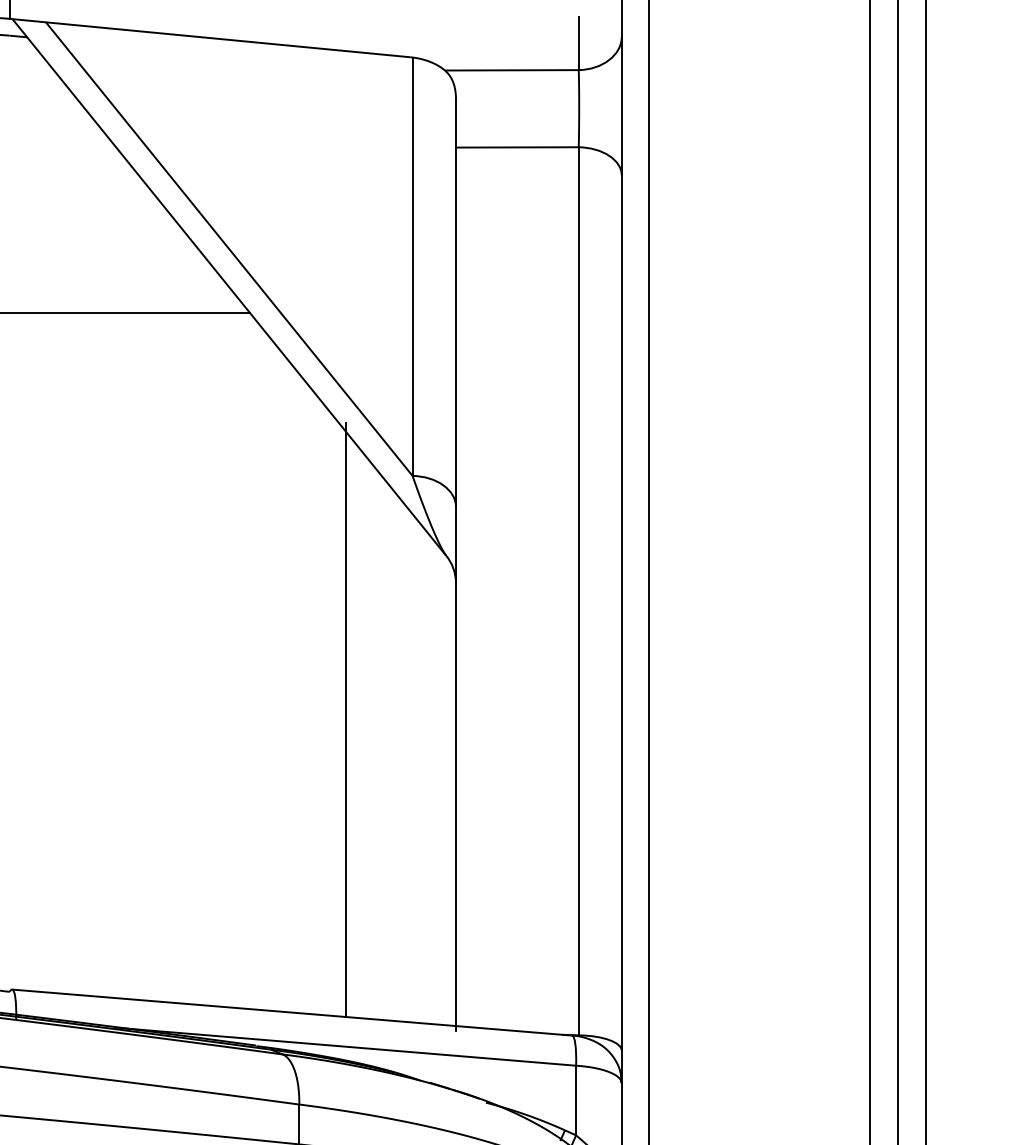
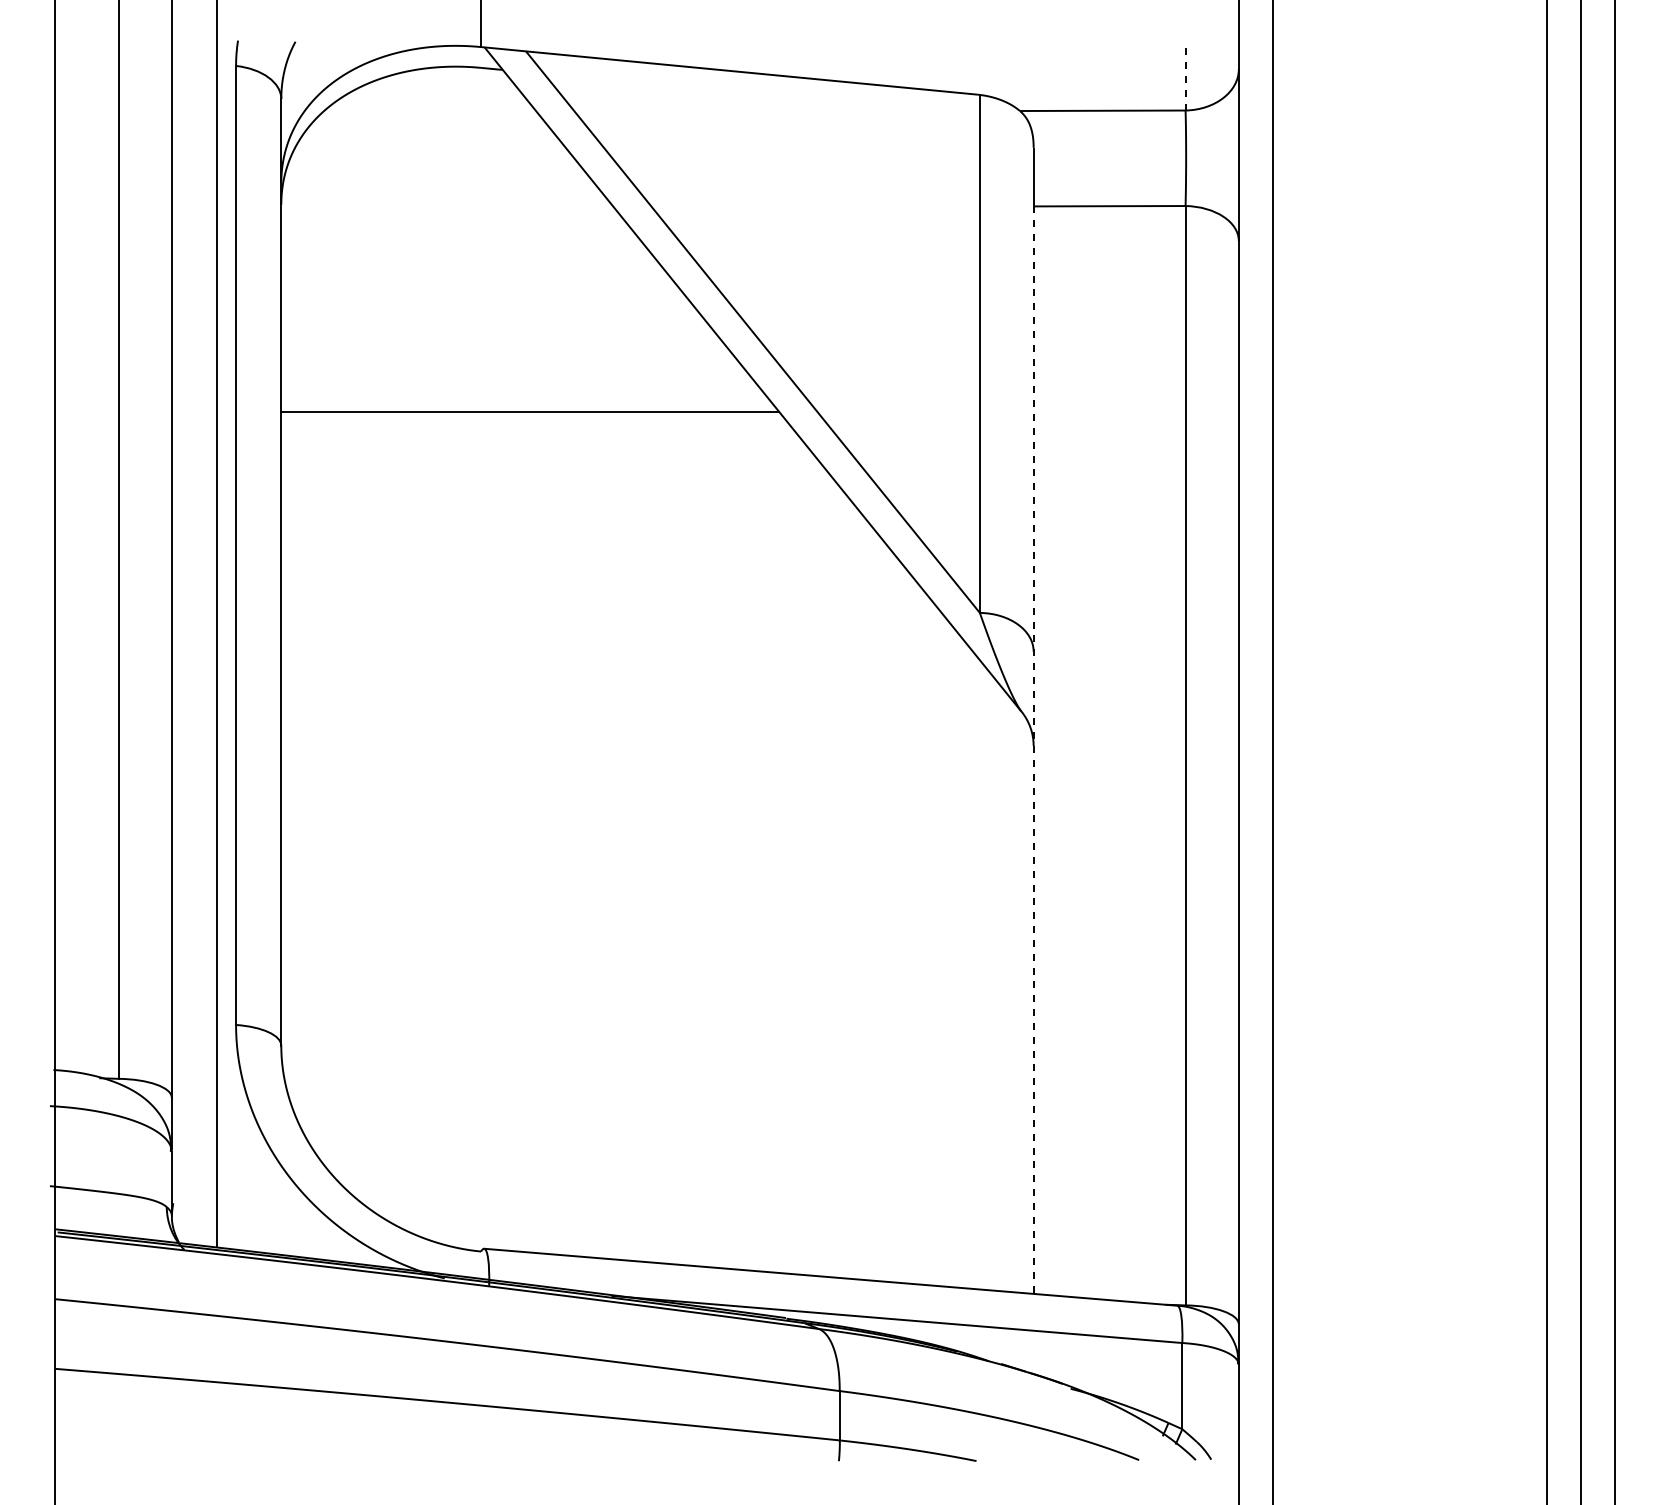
line: (578, 43) -> (1185, 77), solid -> dashed
line: (455, 589) -> (1033, 753), solid -> dashed
line: (345, 718) -> (896, 913), removed

